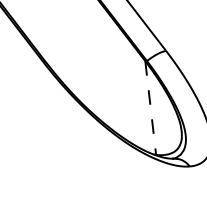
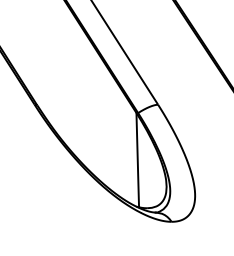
line: (150, 108) -> (137, 160), dashed -> solid

